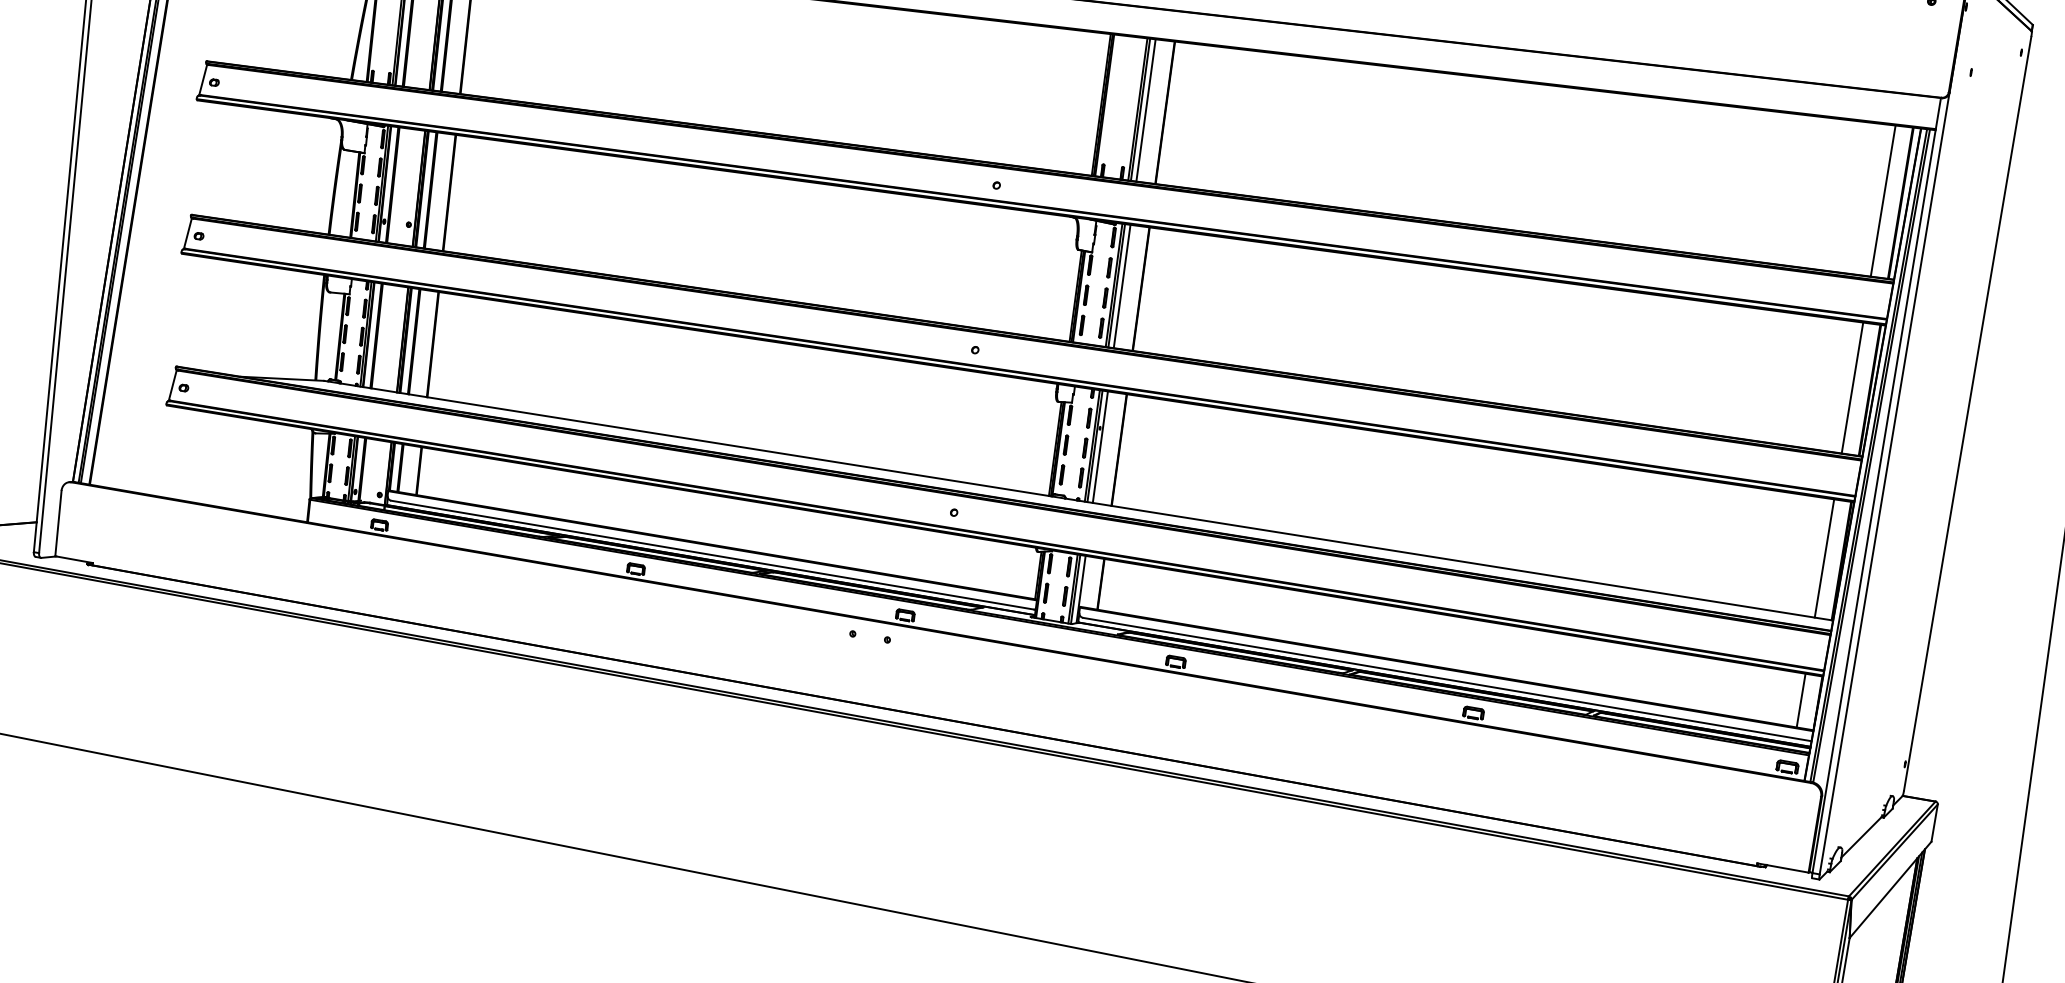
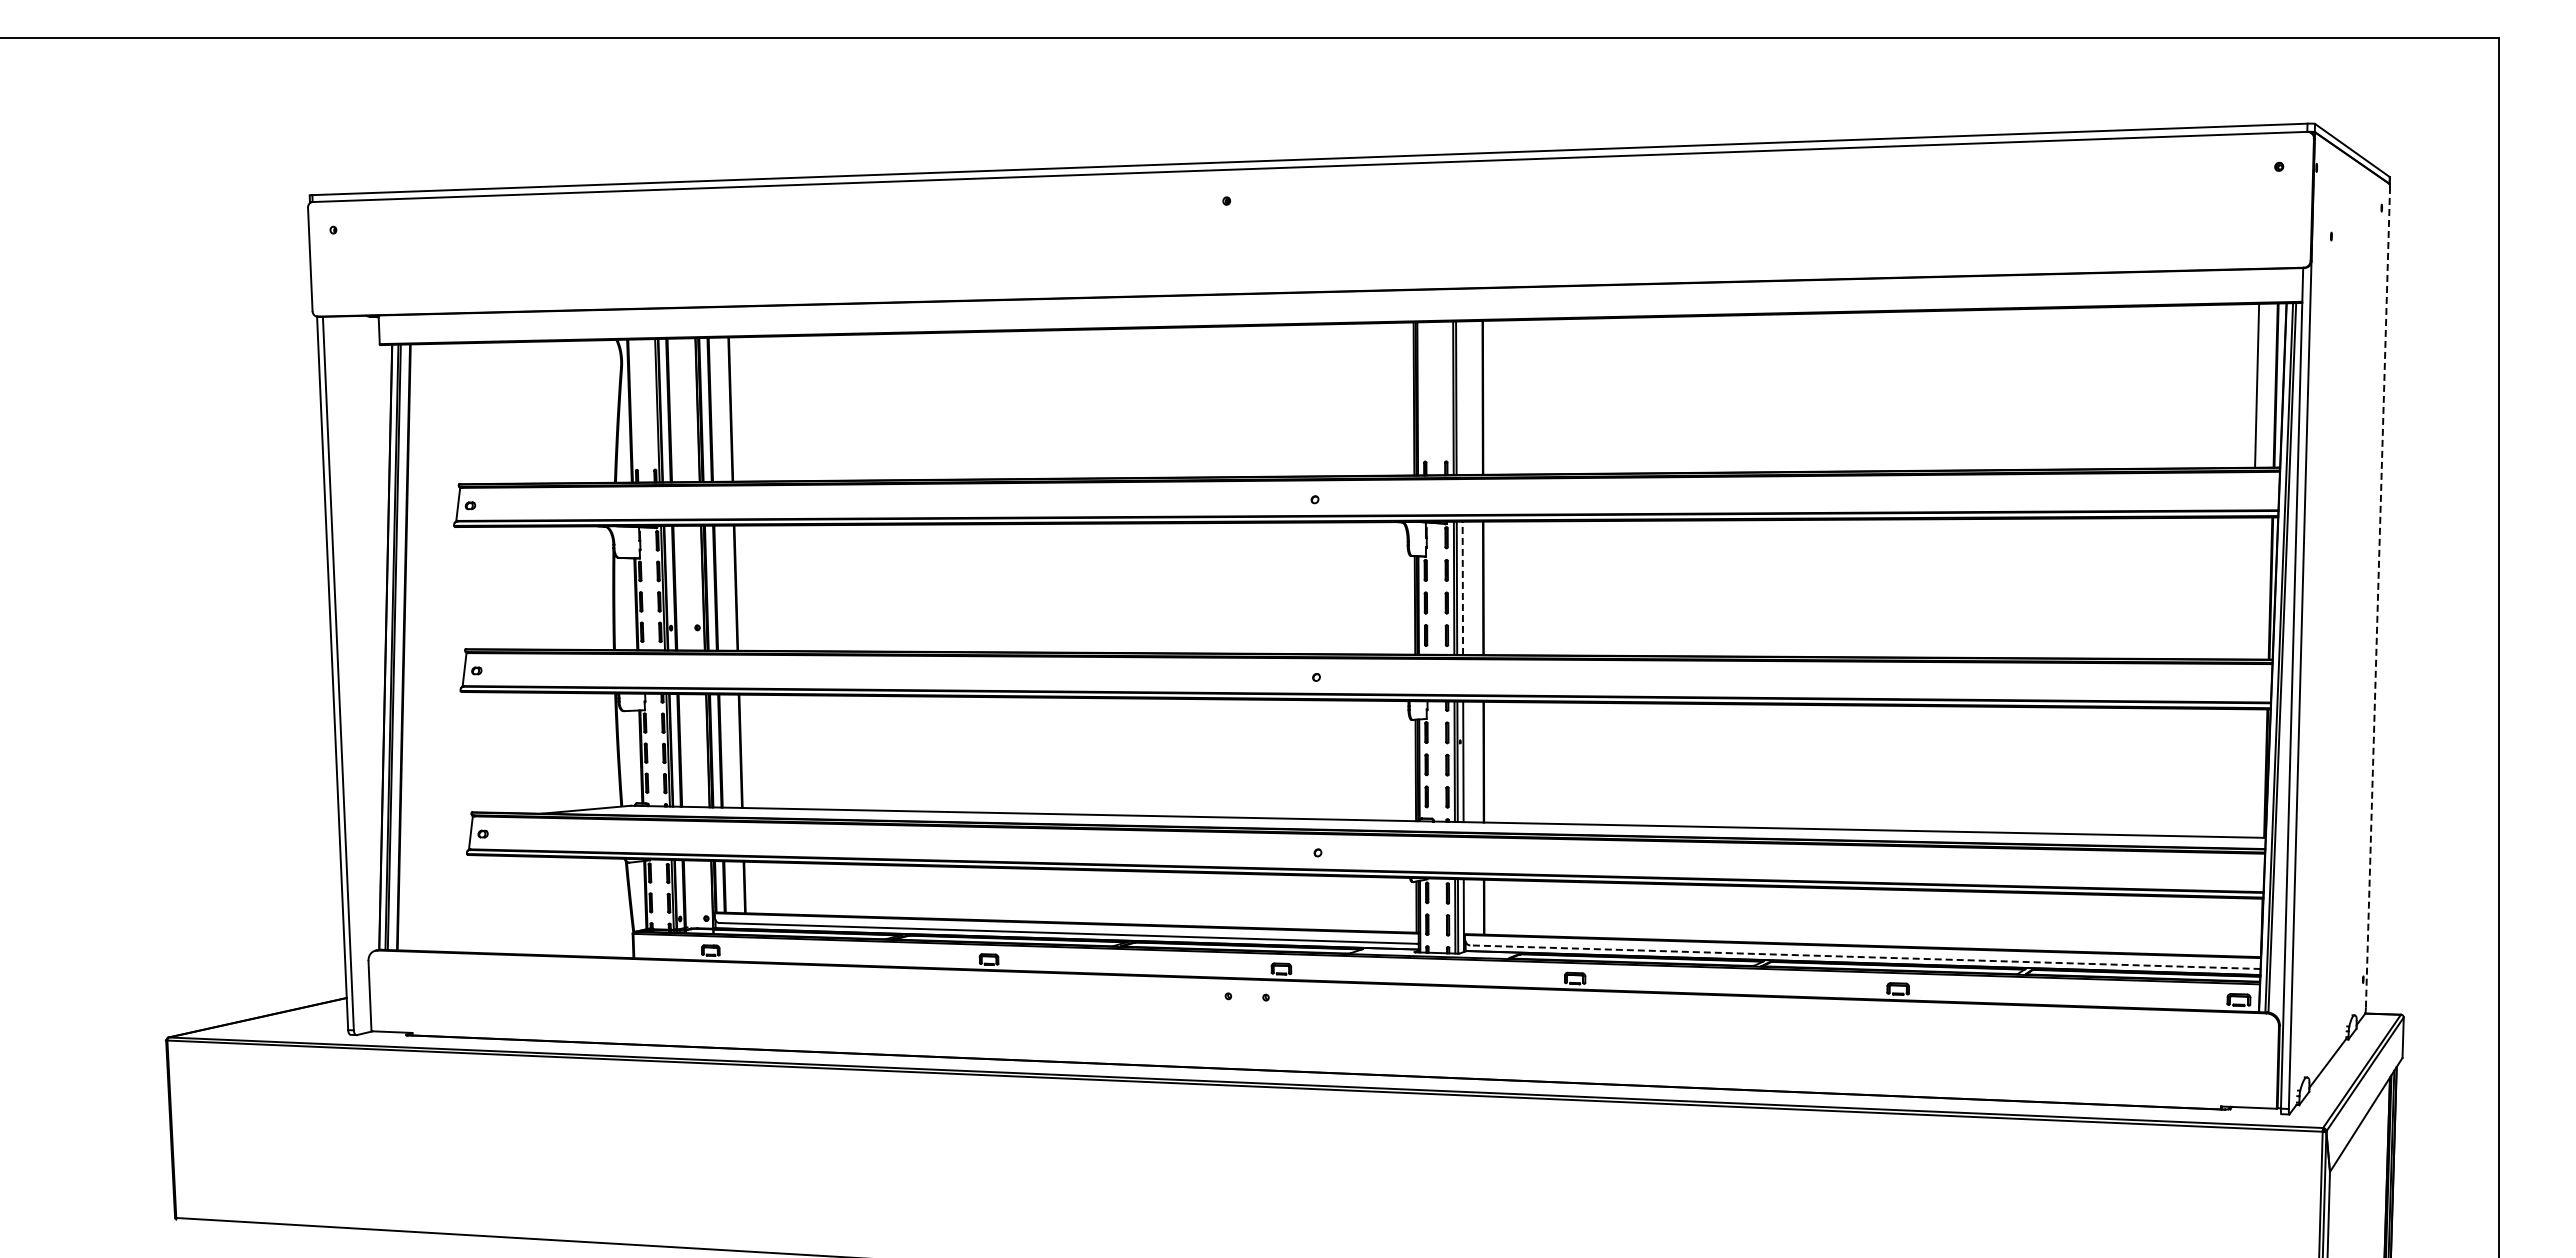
line: (1145, 110) -> (1461, 398), removed
line: (1121, 286) -> (1462, 588), solid -> dashed
line: (1851, 387) -> (2251, 588), removed
line: (1967, 413) -> (2377, 598), solid -> dashed
line: (1824, 558) -> (2247, 773), removed
line: (1446, 679) -> (1864, 957), solid -> dashed
line: (1801, 700) -> (2243, 927), removed

